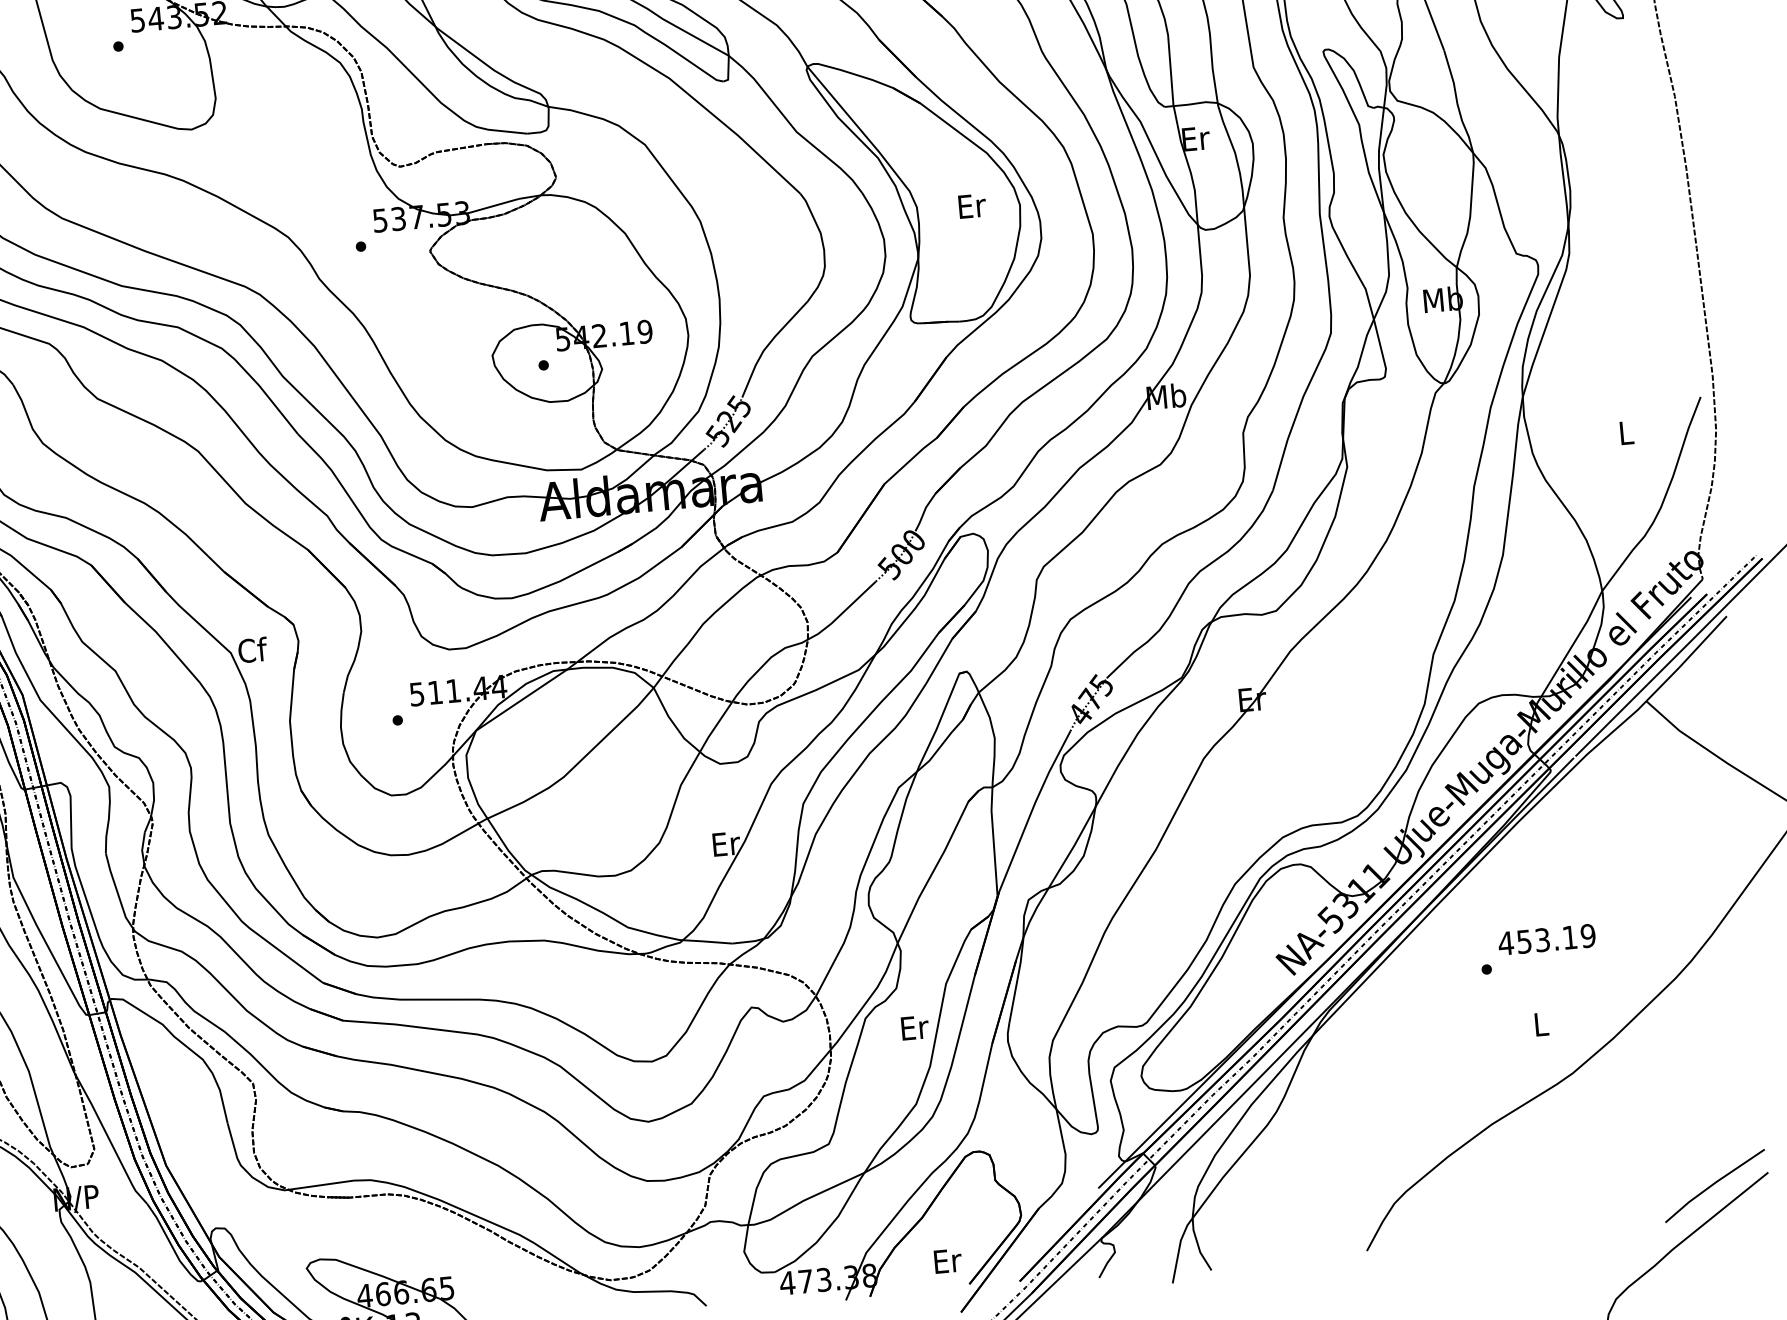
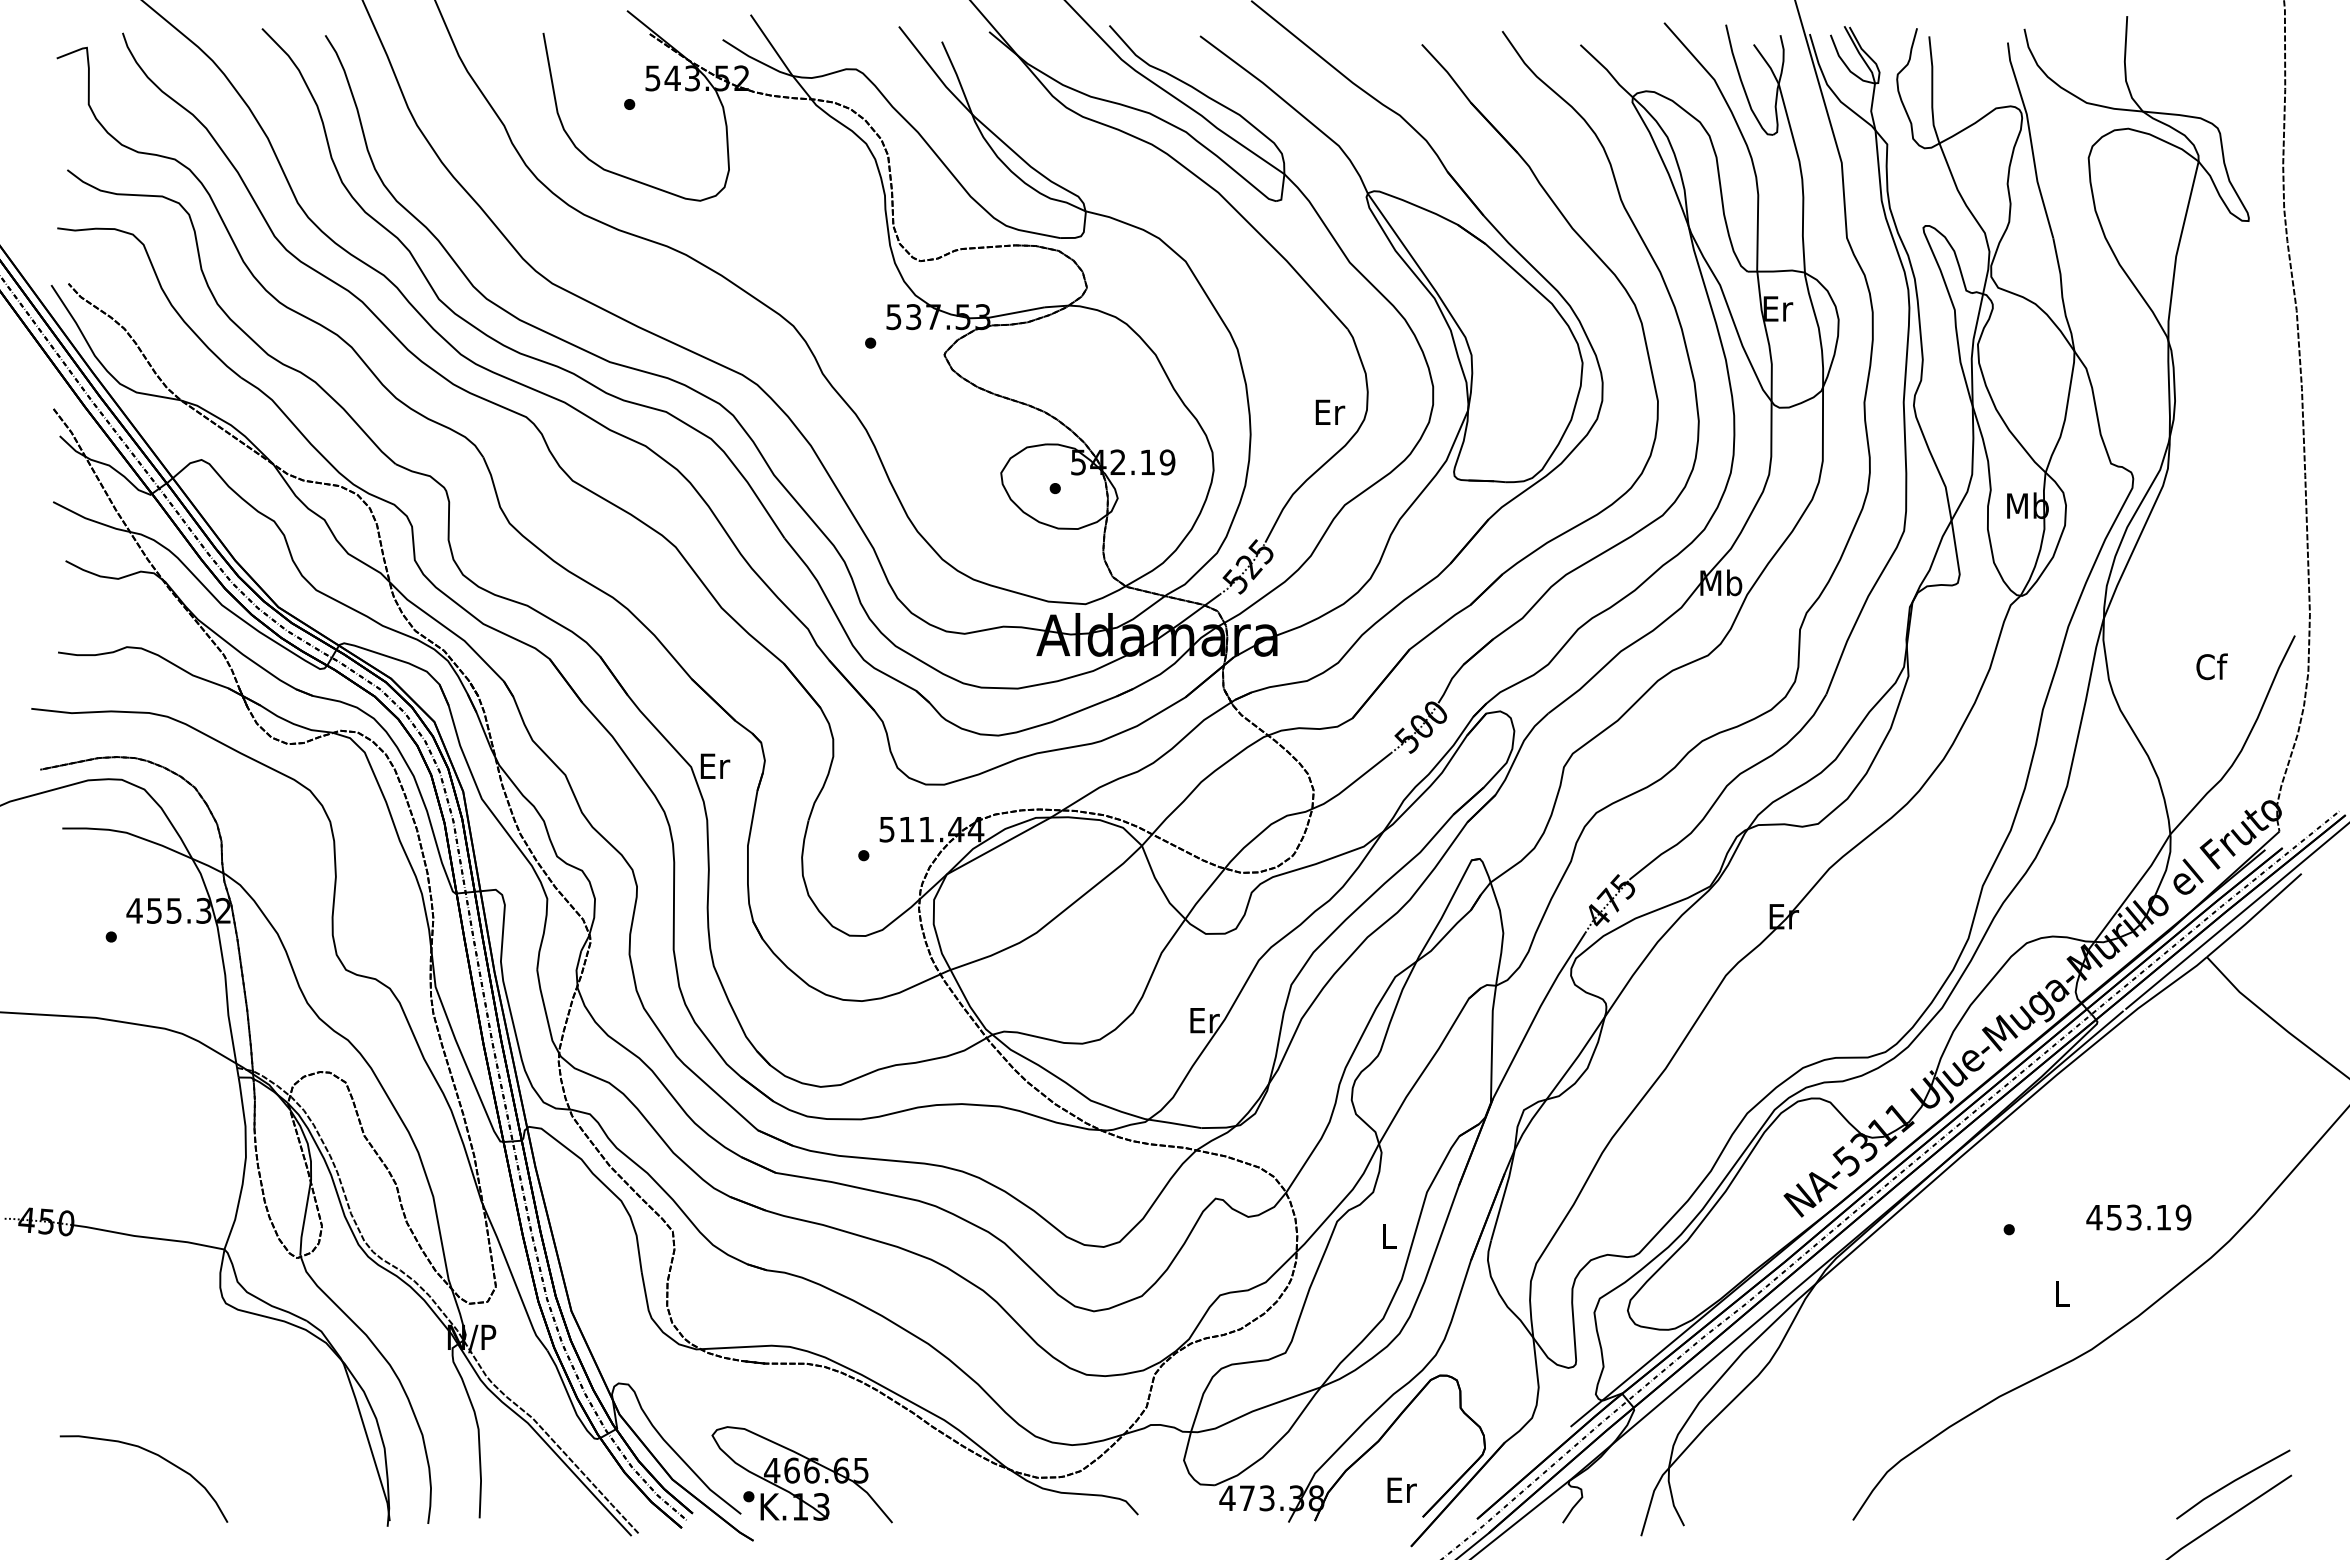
text: (972, 205) -> (1330, 411), moved
text: (1626, 432) -> (2211, 666), L -> Cf
text: (252, 649) -> (714, 765), Cf -> Er
text: (1546, 939) -> (2138, 1217), moved
text: (915, 1027) -> (1389, 1236), Er -> L

